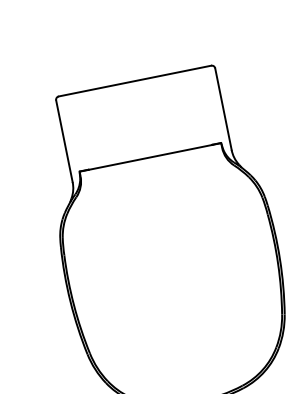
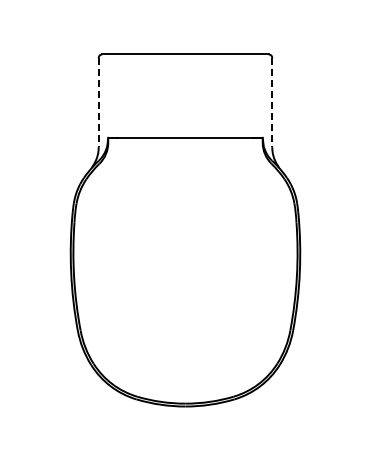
line: (223, 109) -> (272, 102), solid -> dashed
line: (64, 141) -> (98, 102), solid -> dashed

